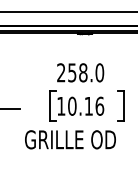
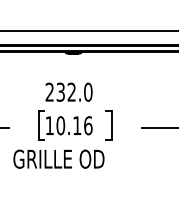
text: (78, 72) -> (66, 91), 258.0 -> 232.0

